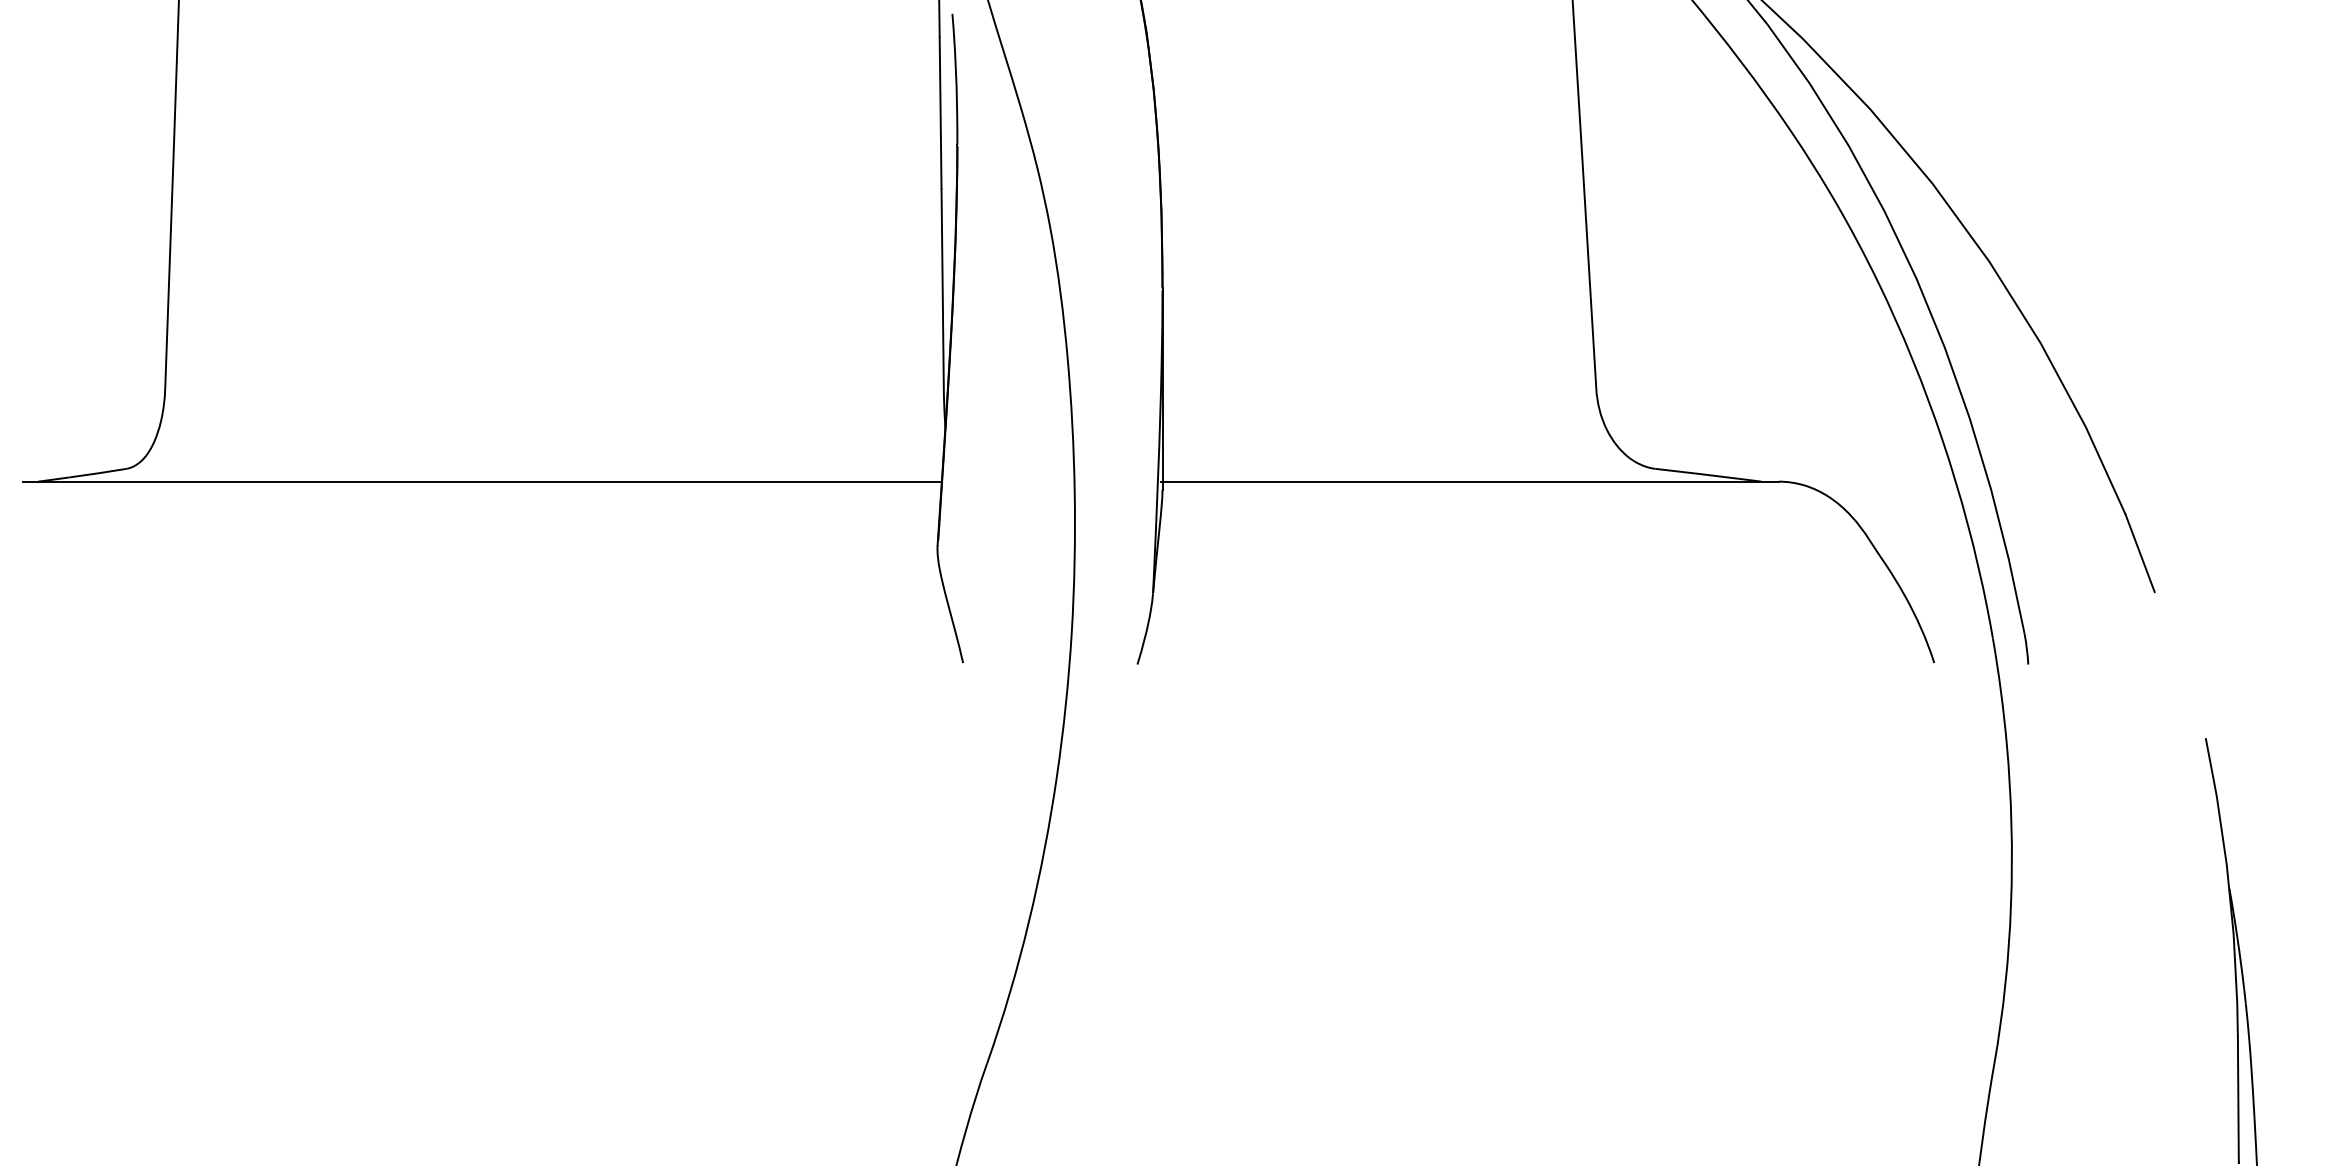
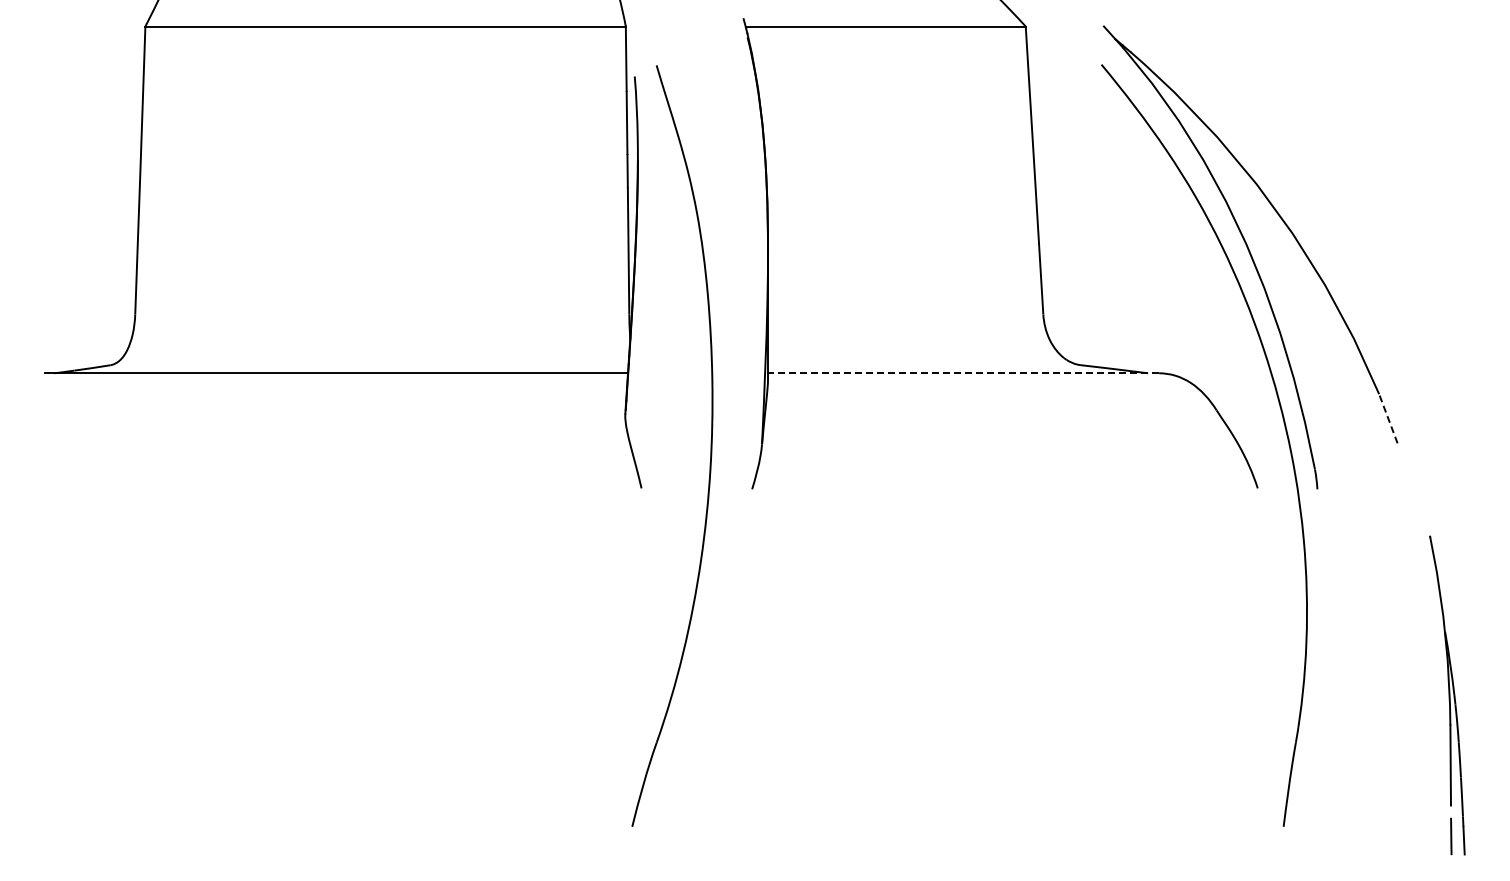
line: (1468, 481) -> (962, 373), solid -> dashed
line: (2140, 552) -> (1388, 418), solid -> dashed

